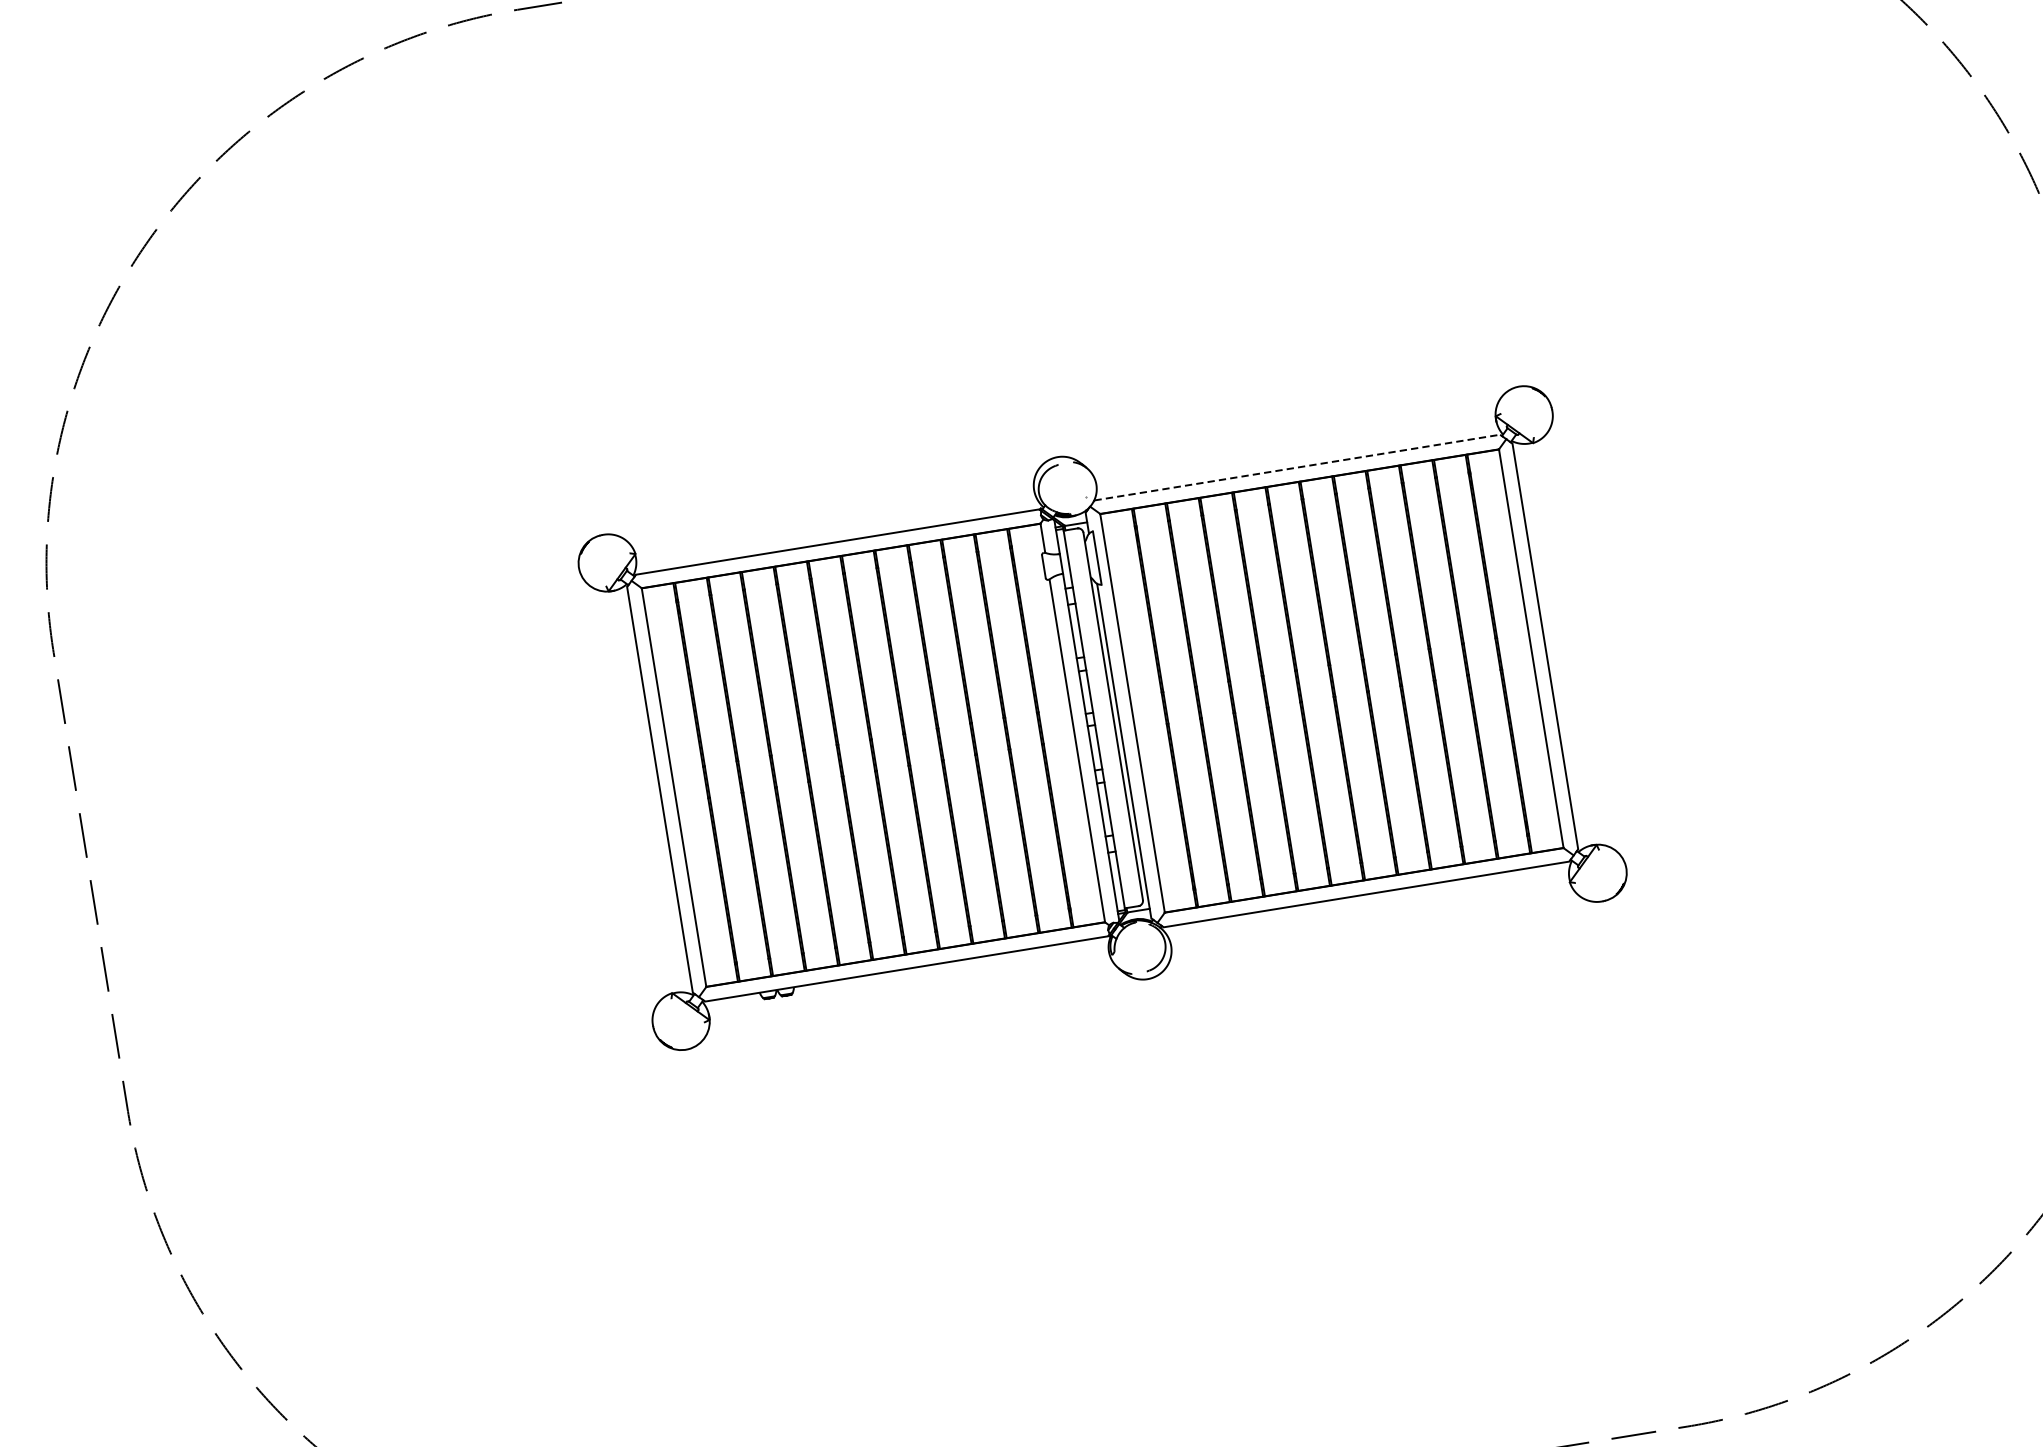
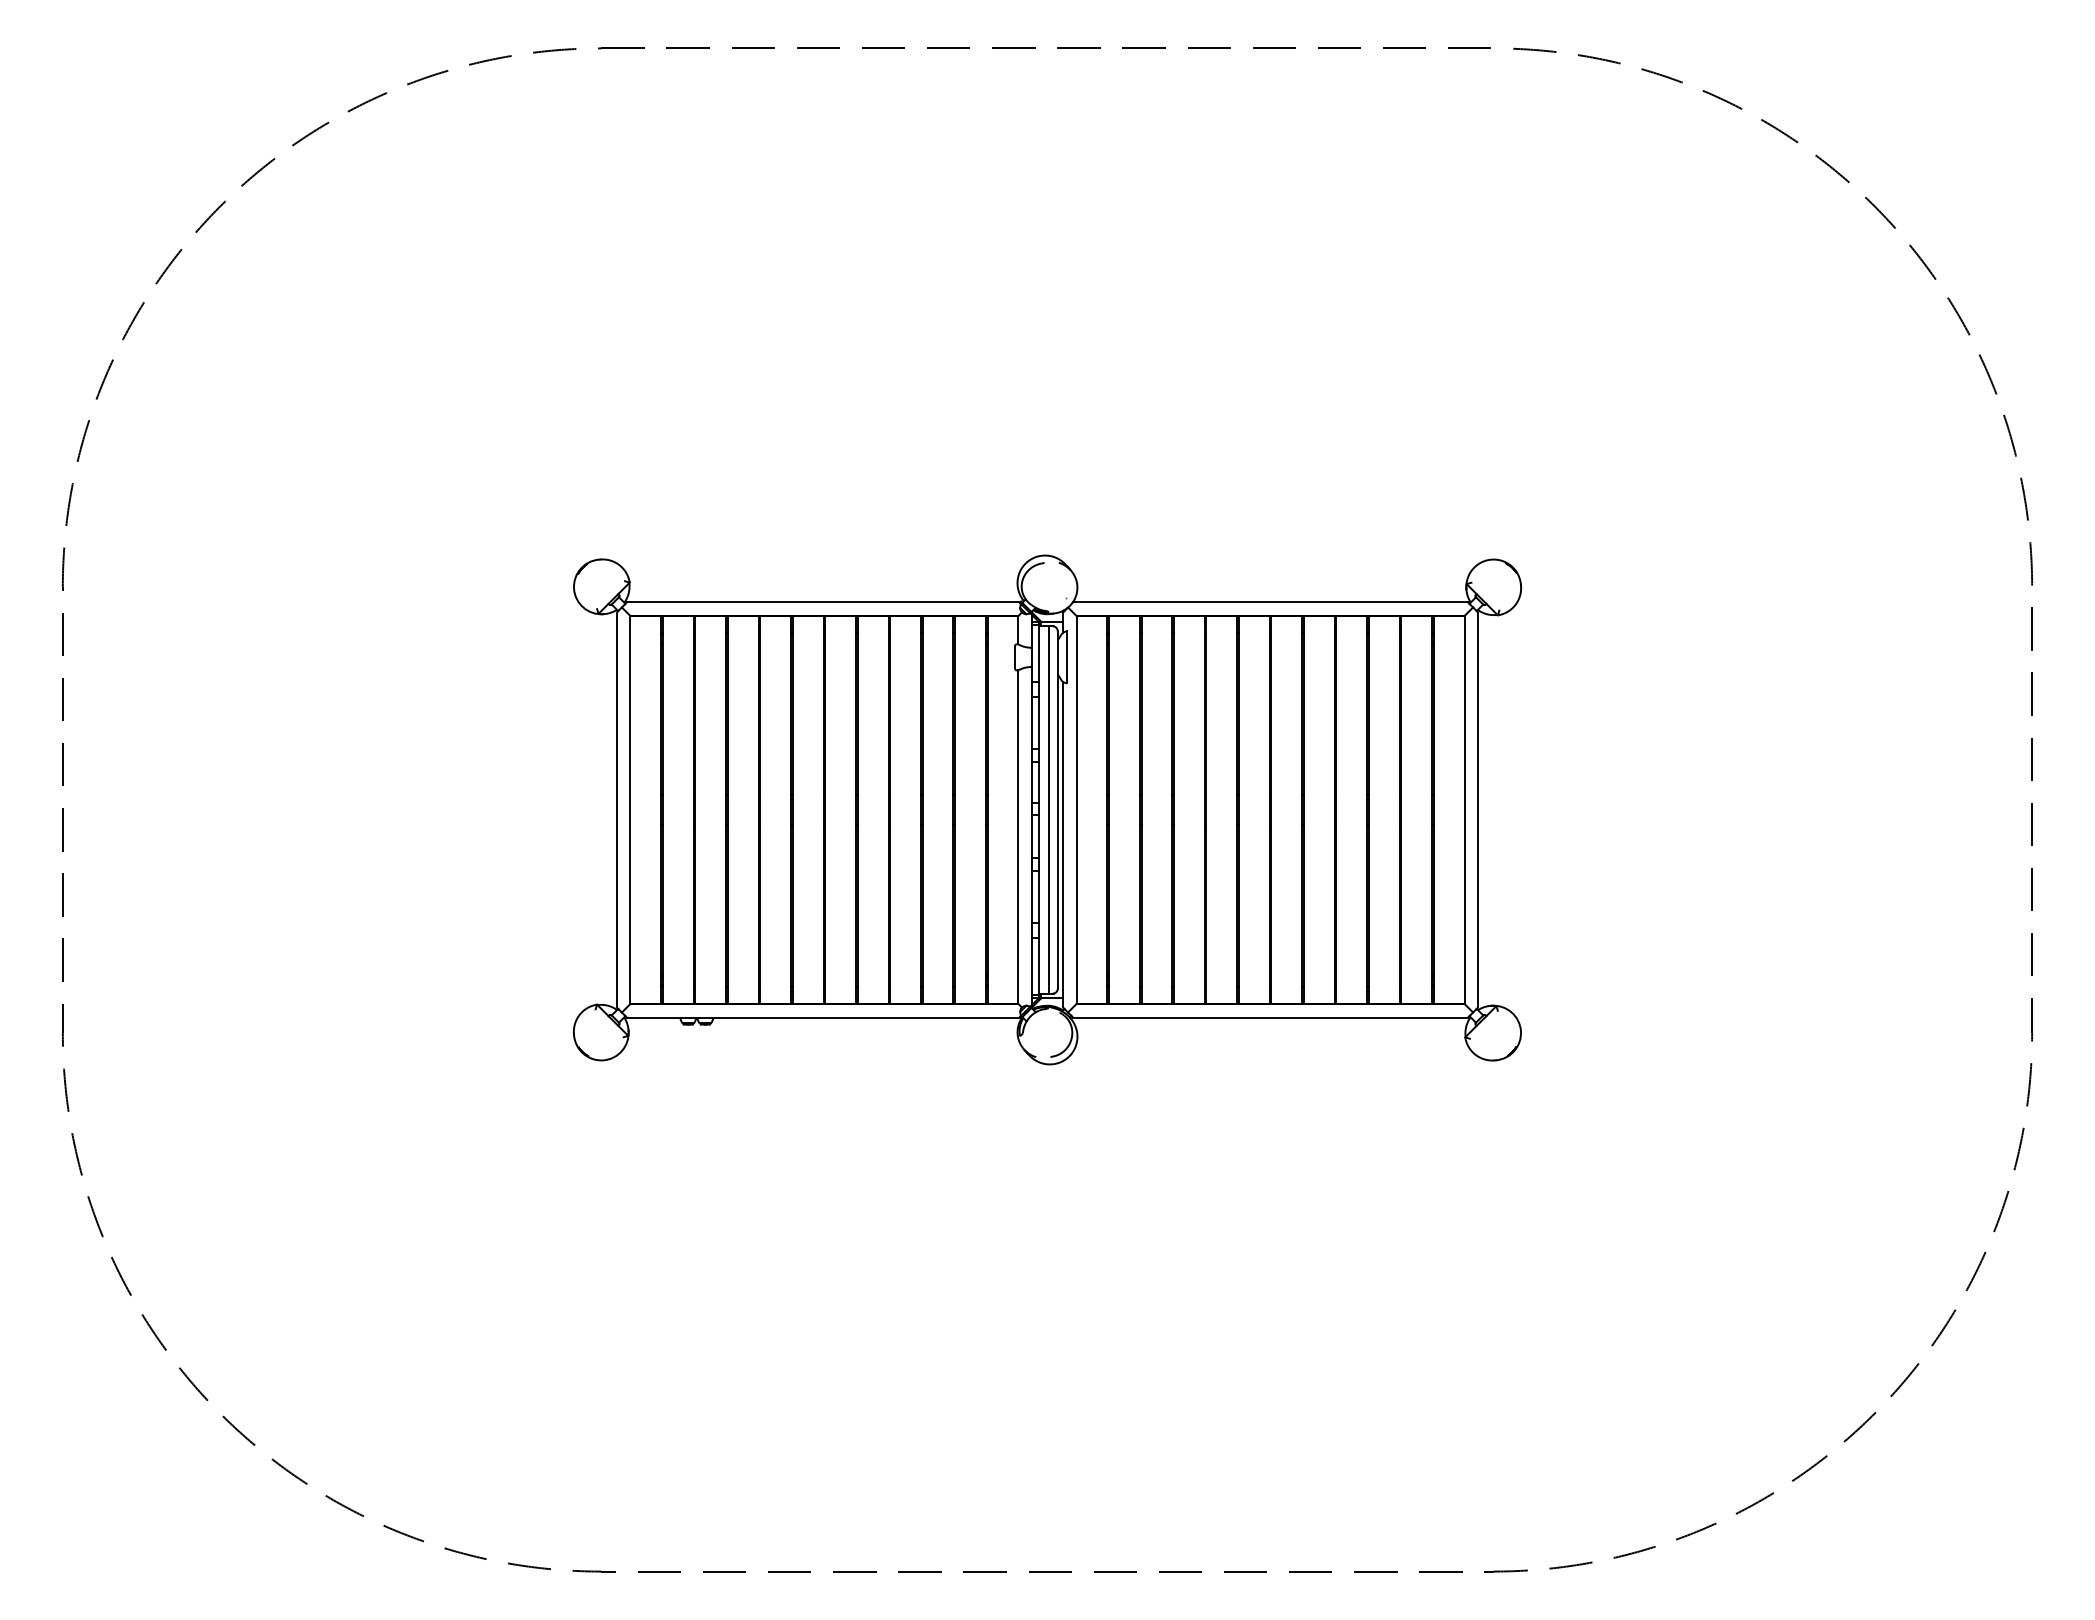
line: (1298, 467) -> (1271, 602), dashed -> solid
line: (1103, 717) -> (1048, 809), added

